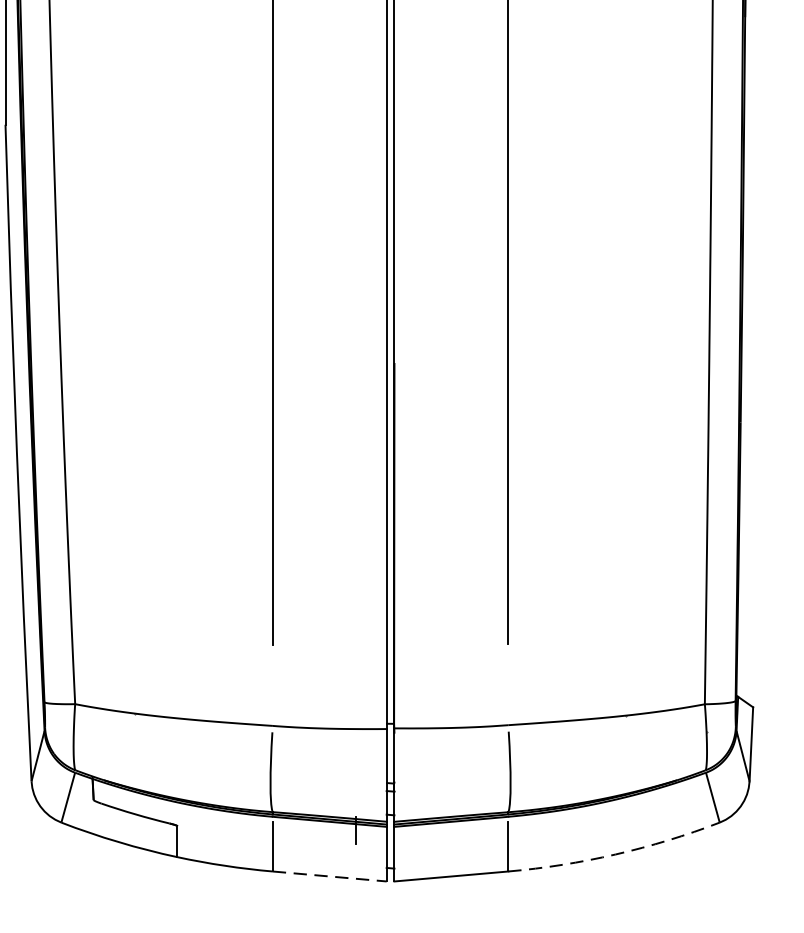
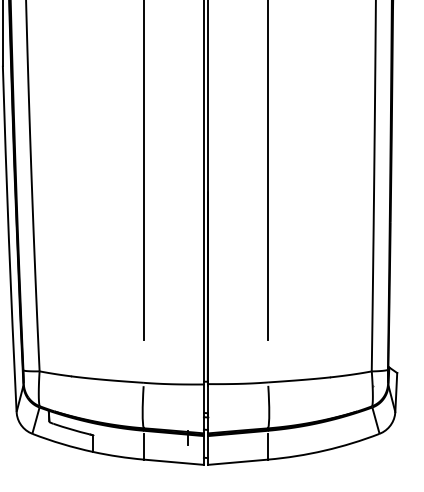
arc: (615, 854) -> (324, 450), dashed -> solid
line: (330, 876) -> (174, 462), dashed -> solid

